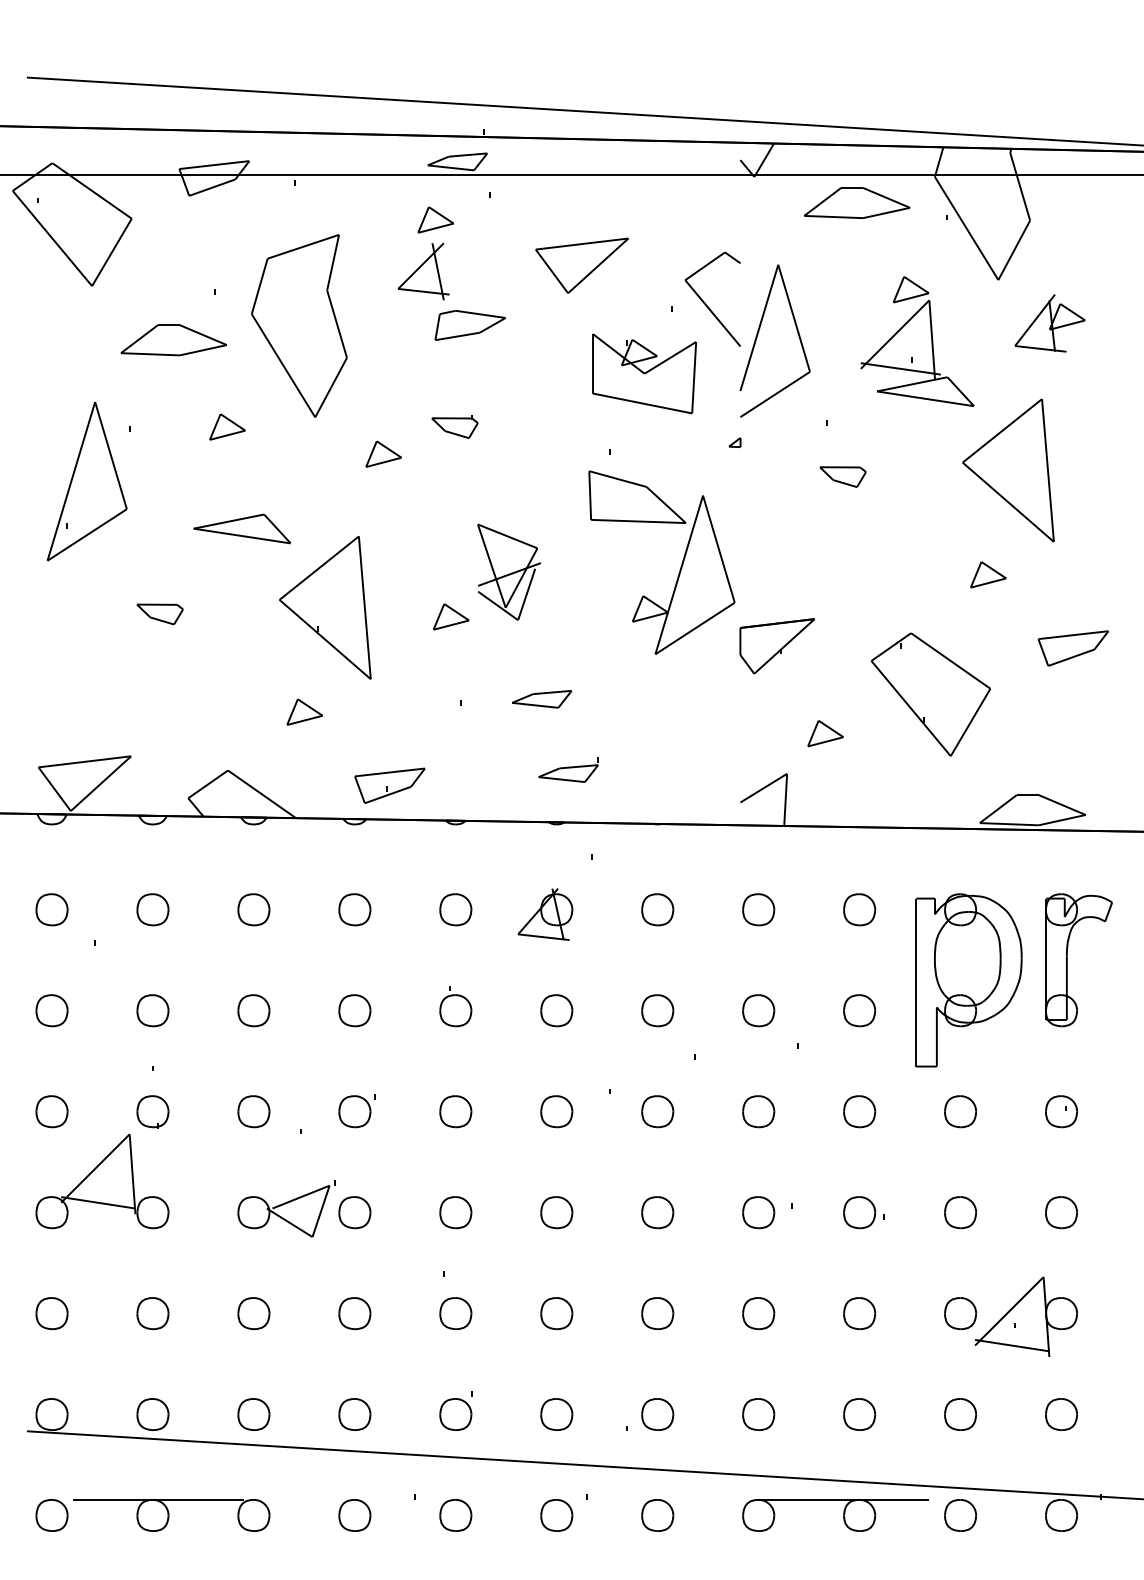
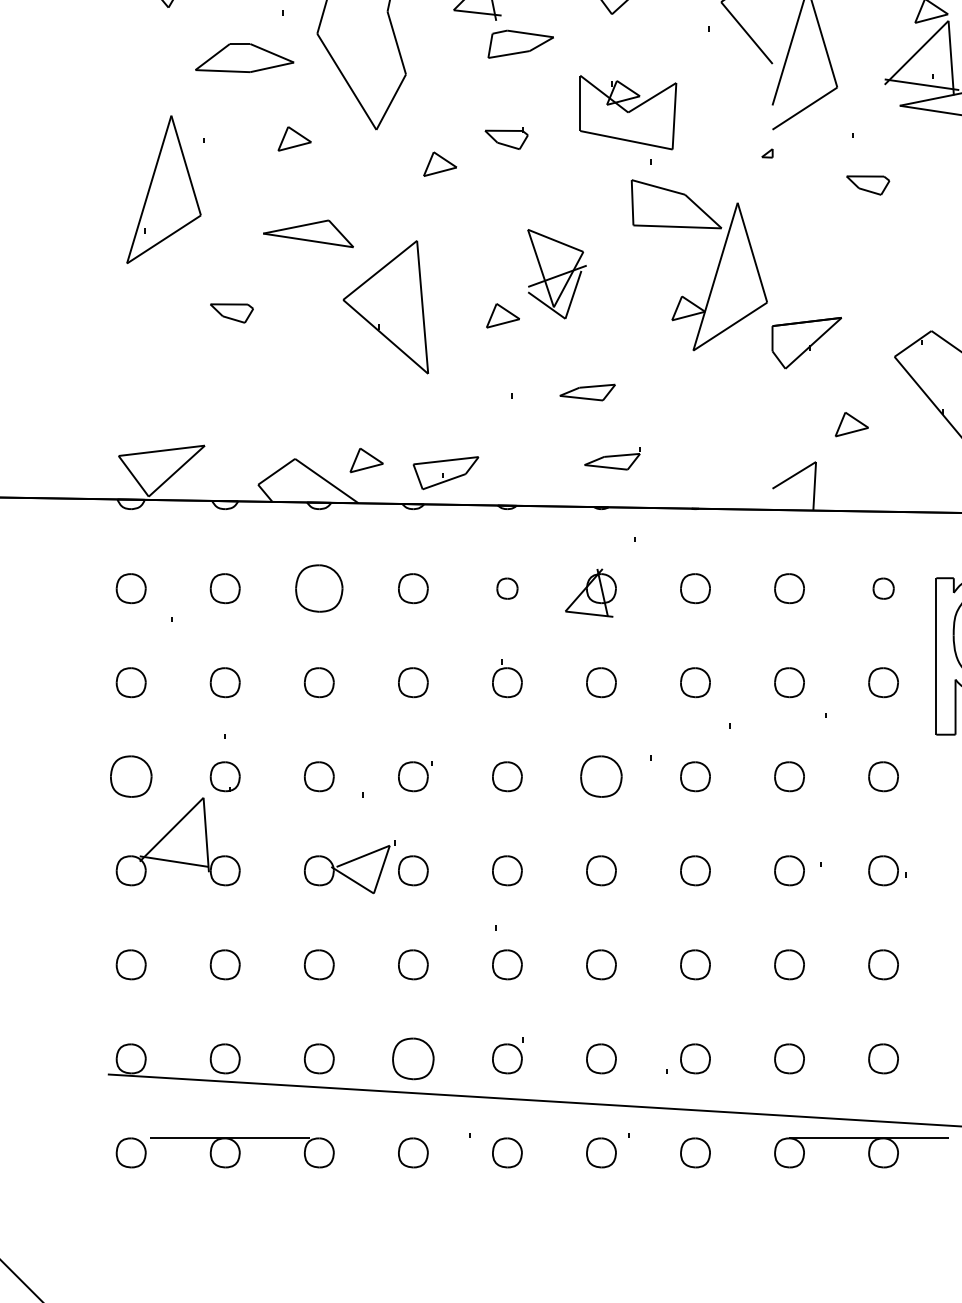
part: (644, 373) -> (628, 112), moved
part: (304, 711) -> (366, 459), moved
part: (253, 909) -> (318, 588), size x1.6
part: (455, 909) -> (507, 588), size x0.7
part: (859, 909) -> (883, 588), size x0.7
part: (51, 1111) -> (130, 776), size x1.4
part: (556, 1111) -> (601, 776), size x1.4
part: (354, 1414) -> (413, 1058), size x1.4

